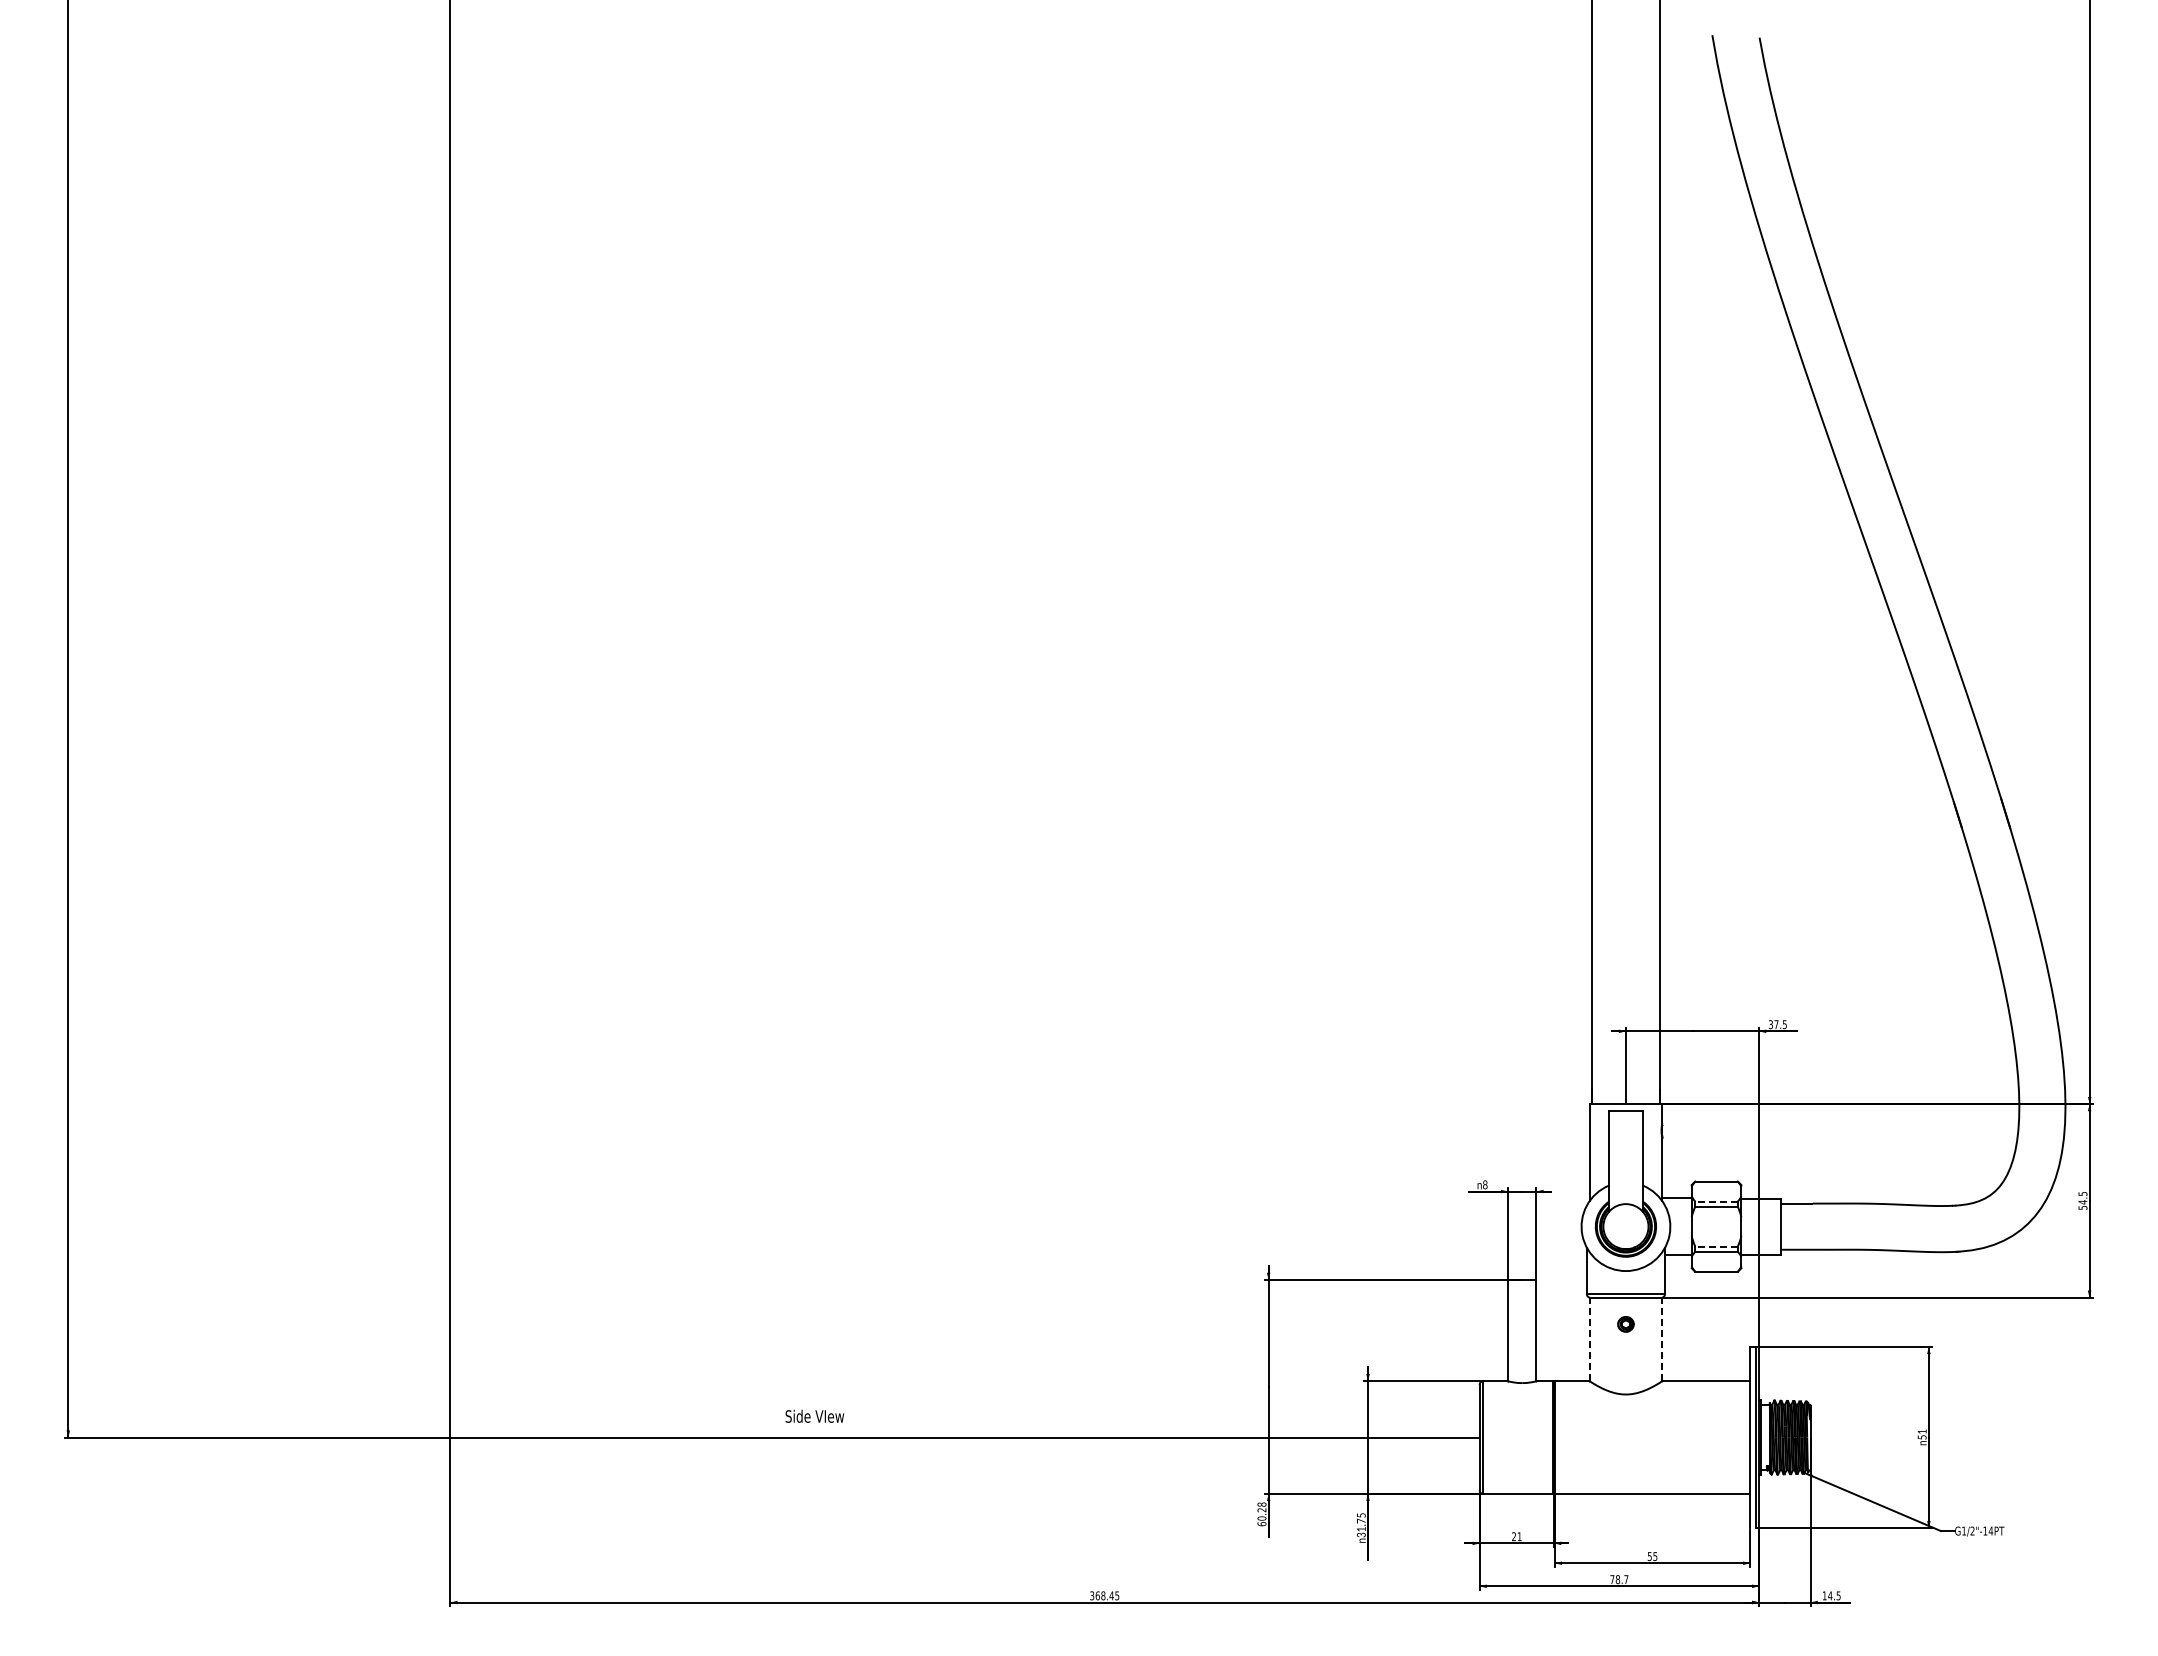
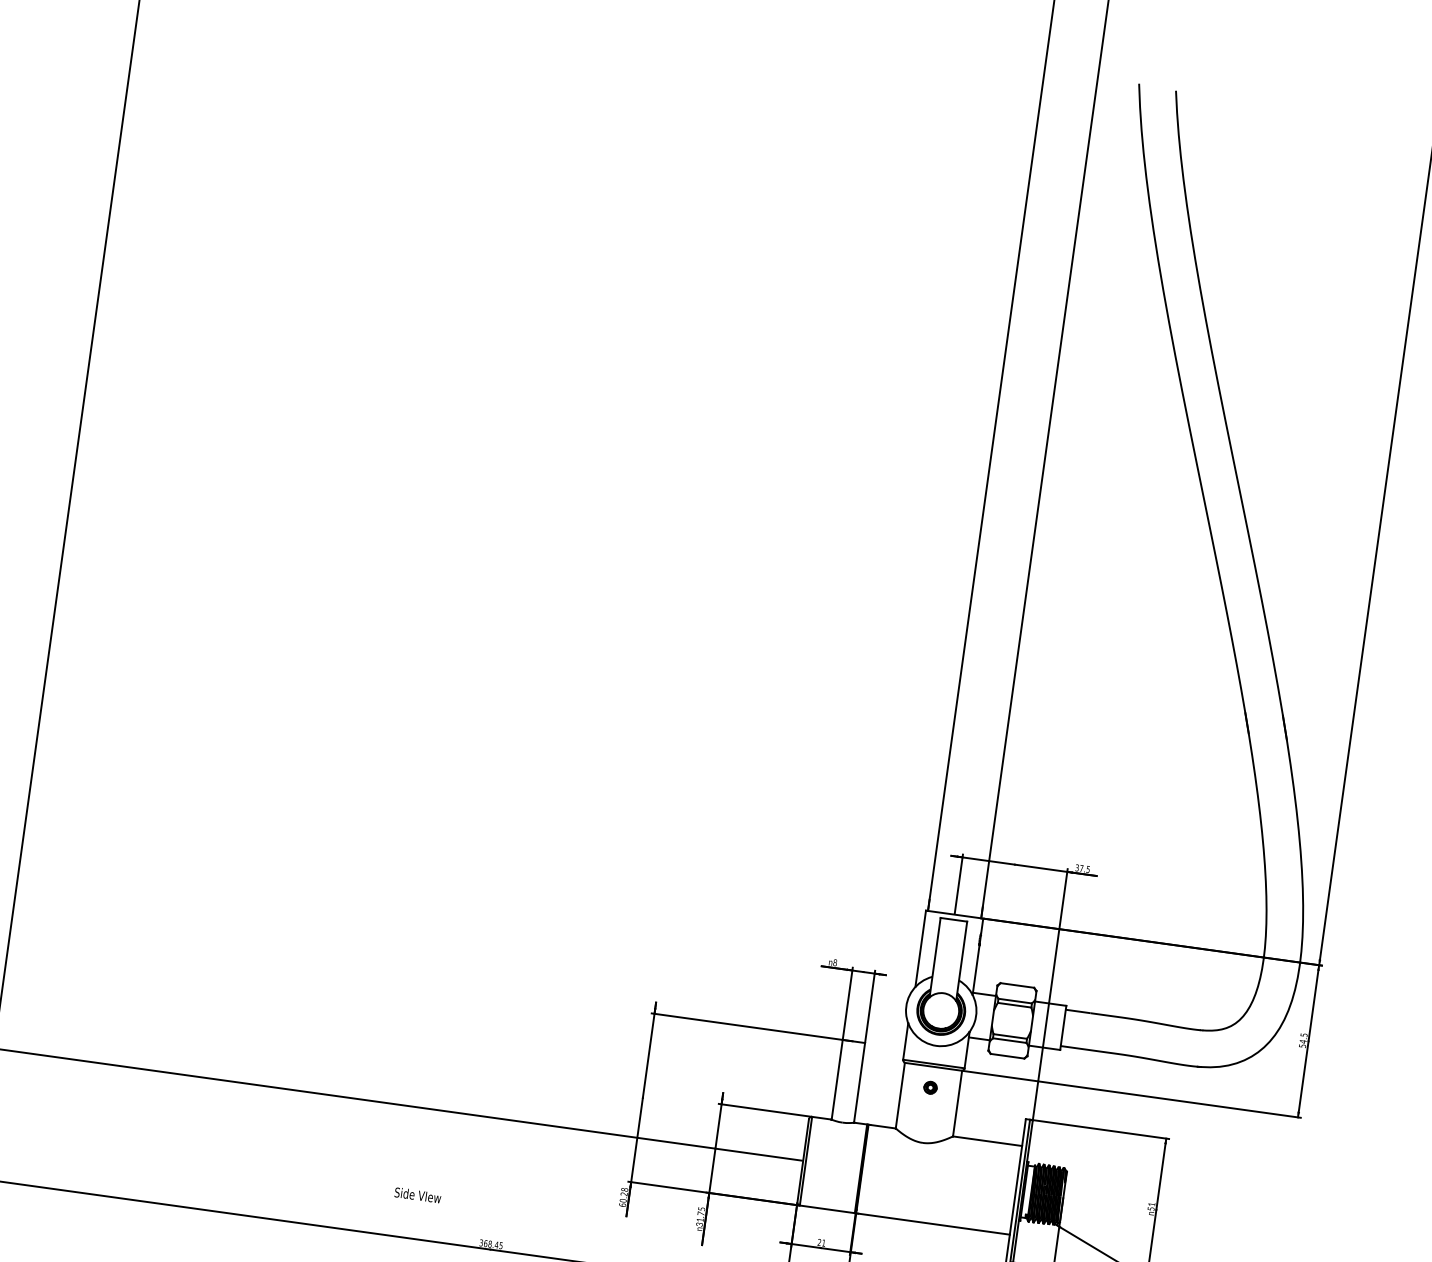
line: (1716, 1201) -> (1015, 1001), dashed -> solid
line: (1716, 1246) -> (1010, 1036), dashed -> solid
line: (1589, 1339) -> (900, 1095), dashed -> solid
line: (1662, 1339) -> (957, 1103), dashed -> solid
text: (814, 1415) -> (417, 1194), moved

